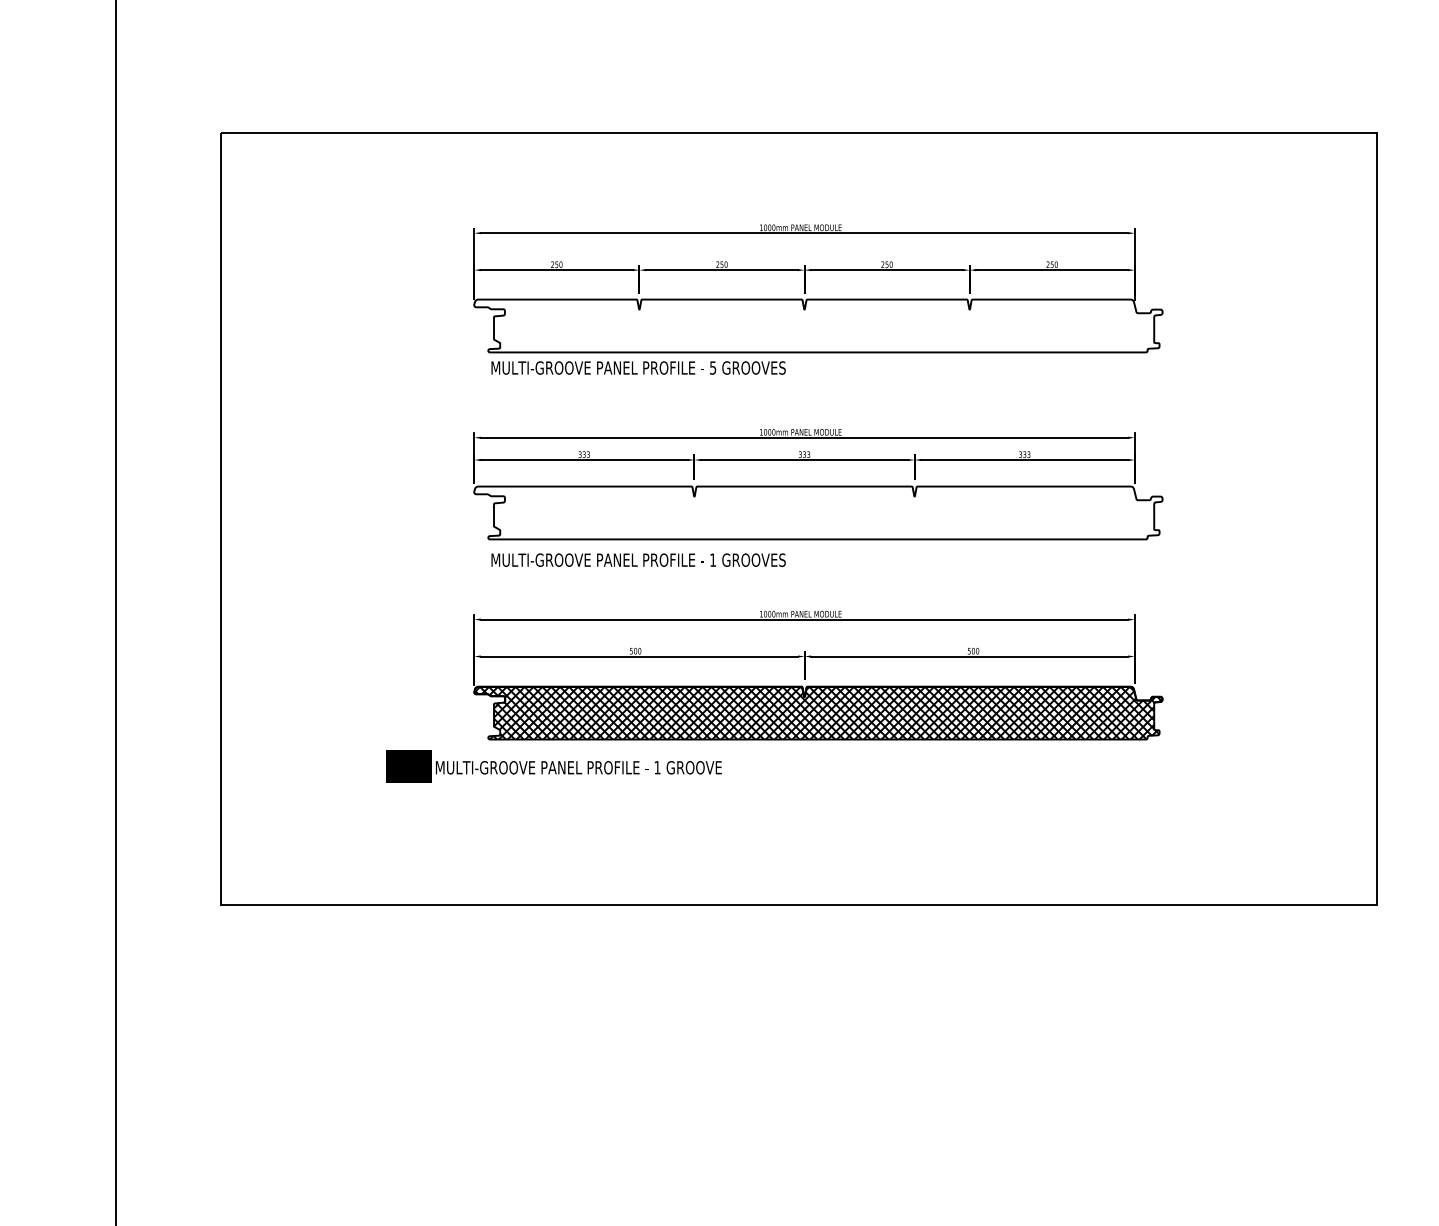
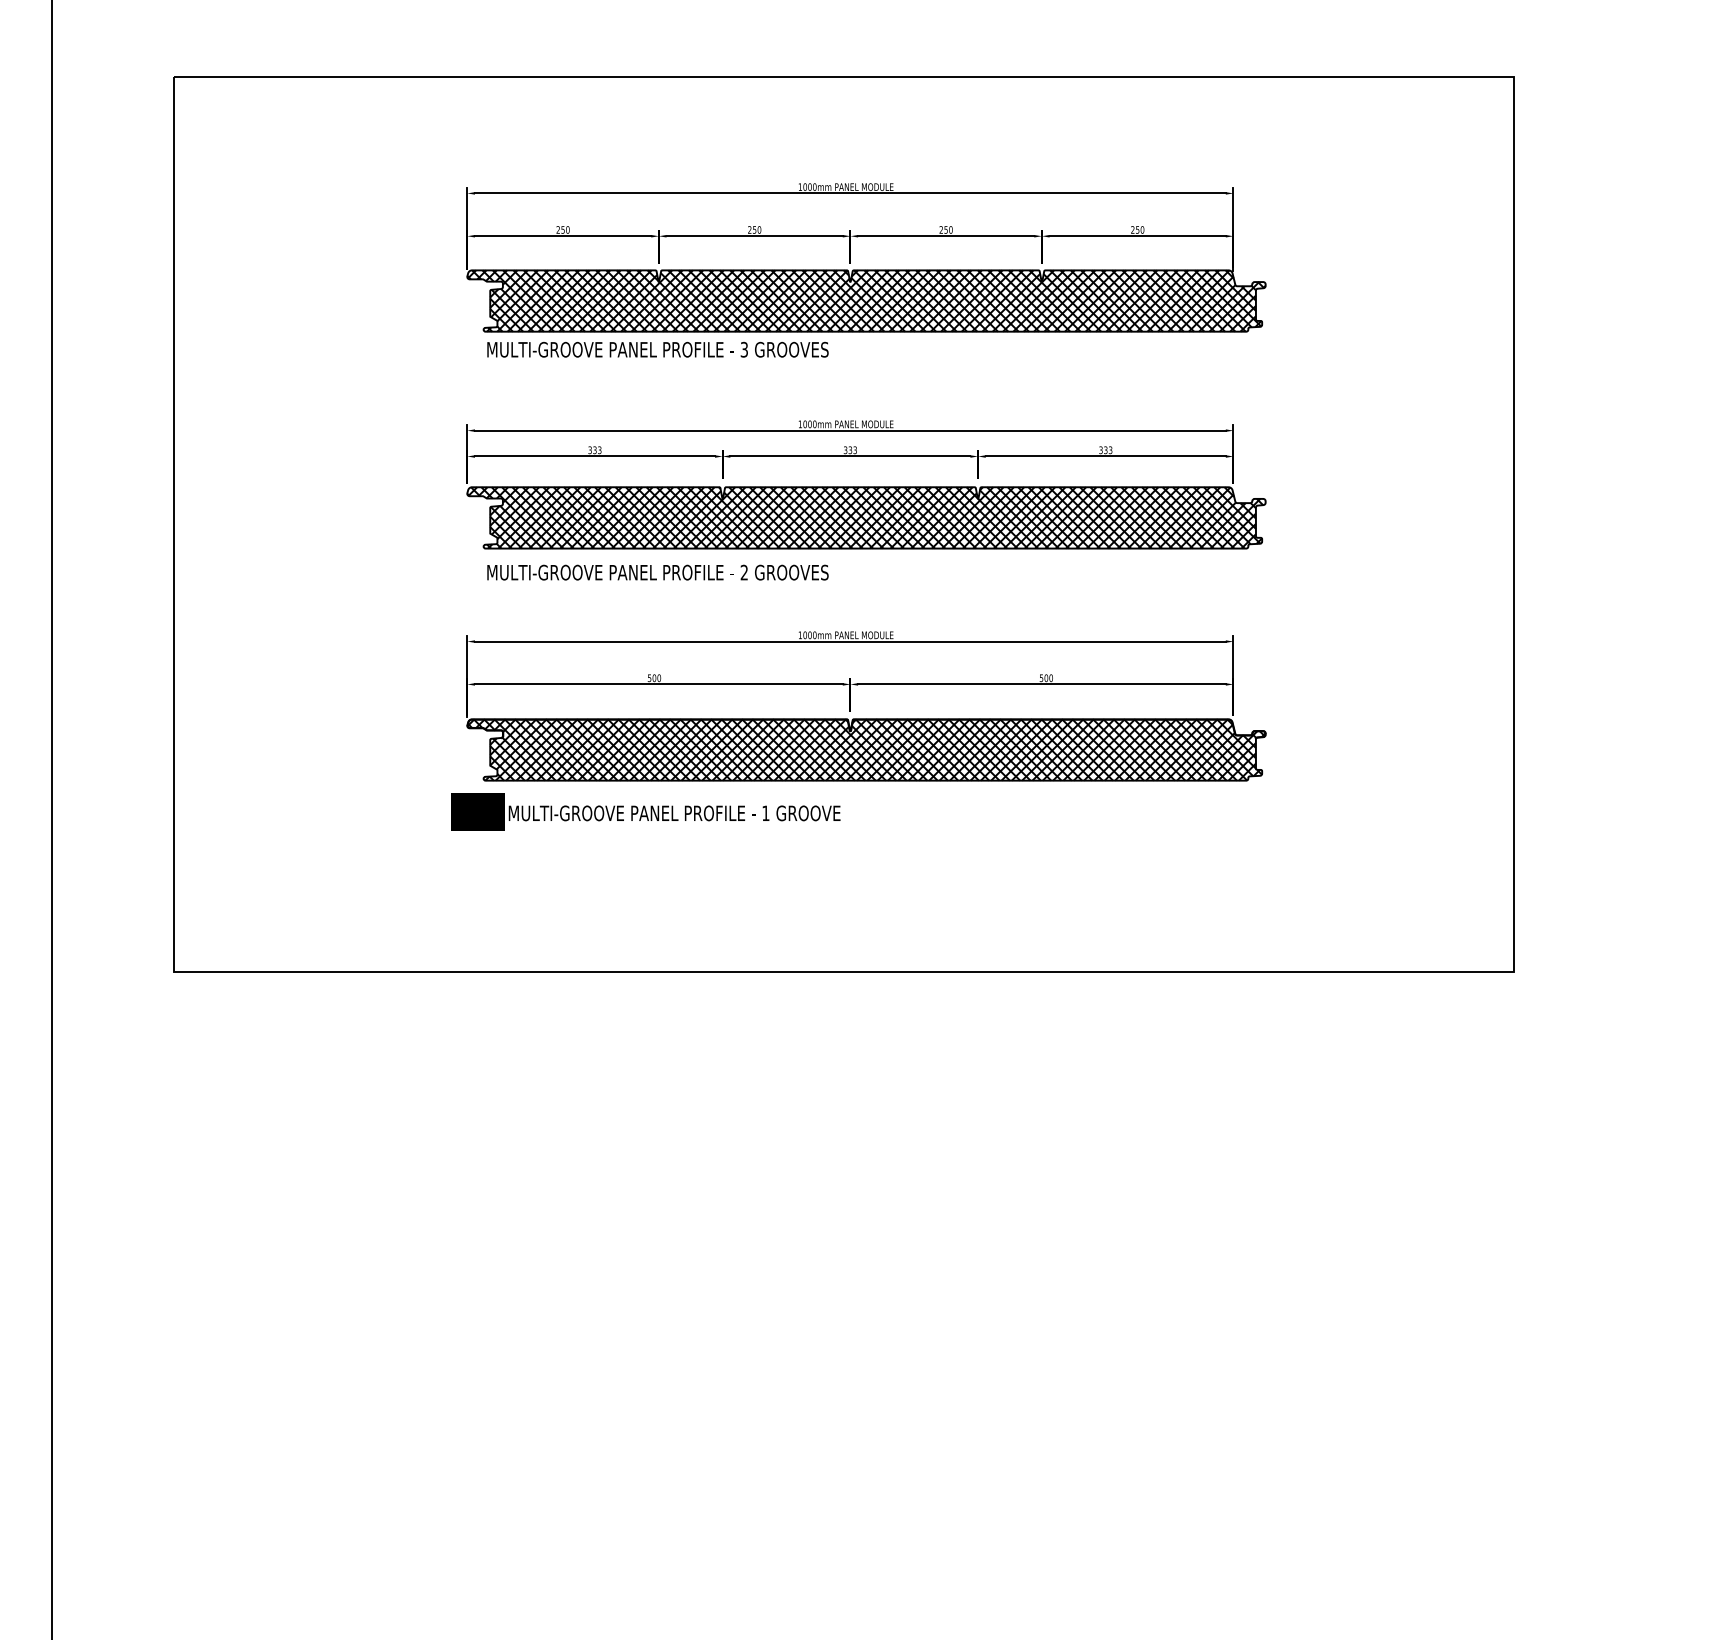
hatch: (818, 325) -> (866, 300), added
text: (713, 366) -> (744, 348), 5 -> 3
hatch: (817, 512) -> (865, 517), added
text: (712, 560) -> (743, 572), 1 -> 2
text: (553, 766) -> (645, 811), moved

